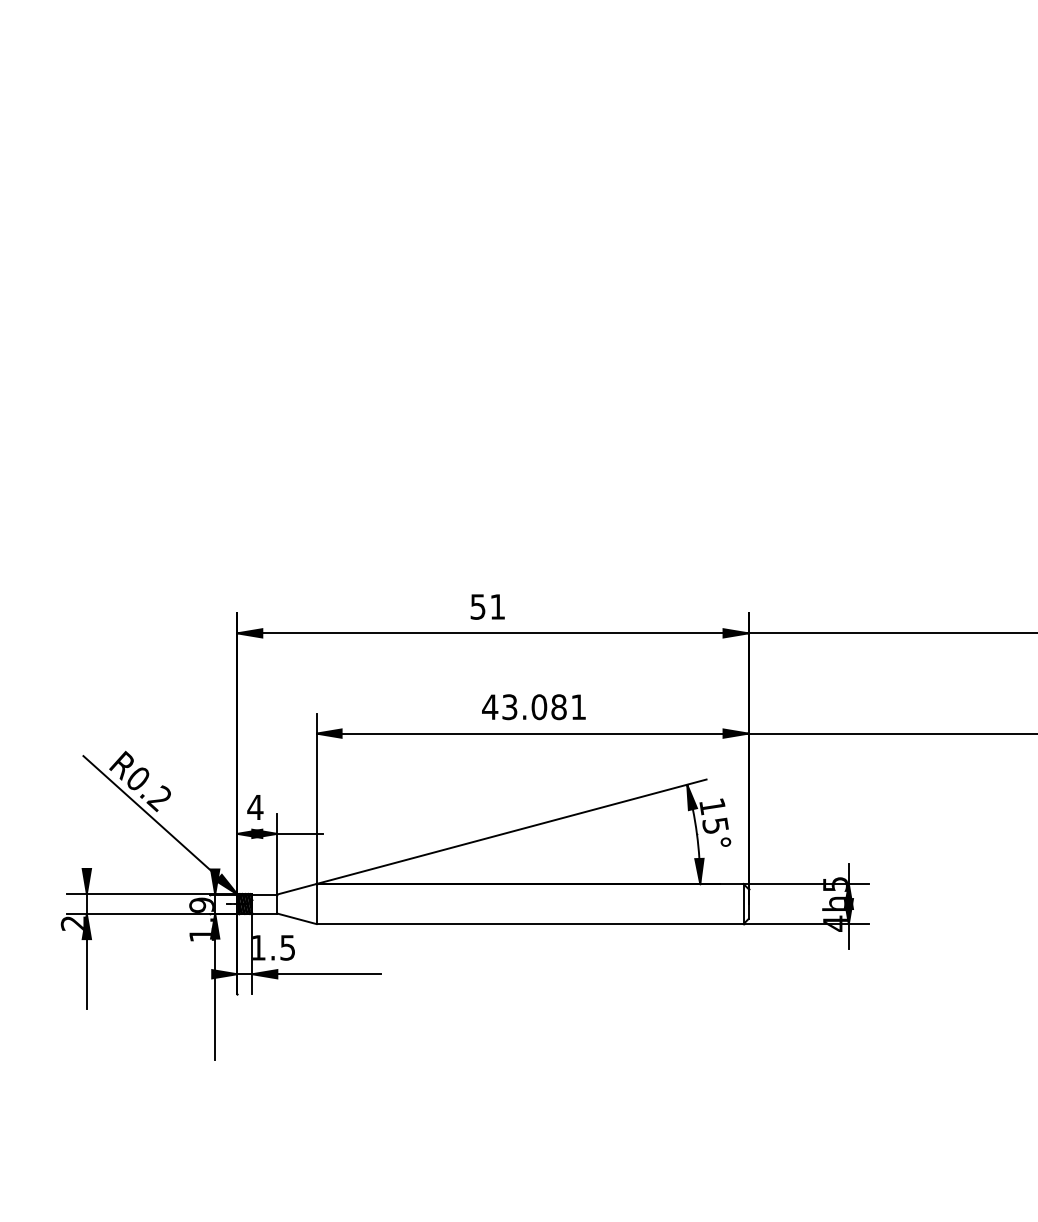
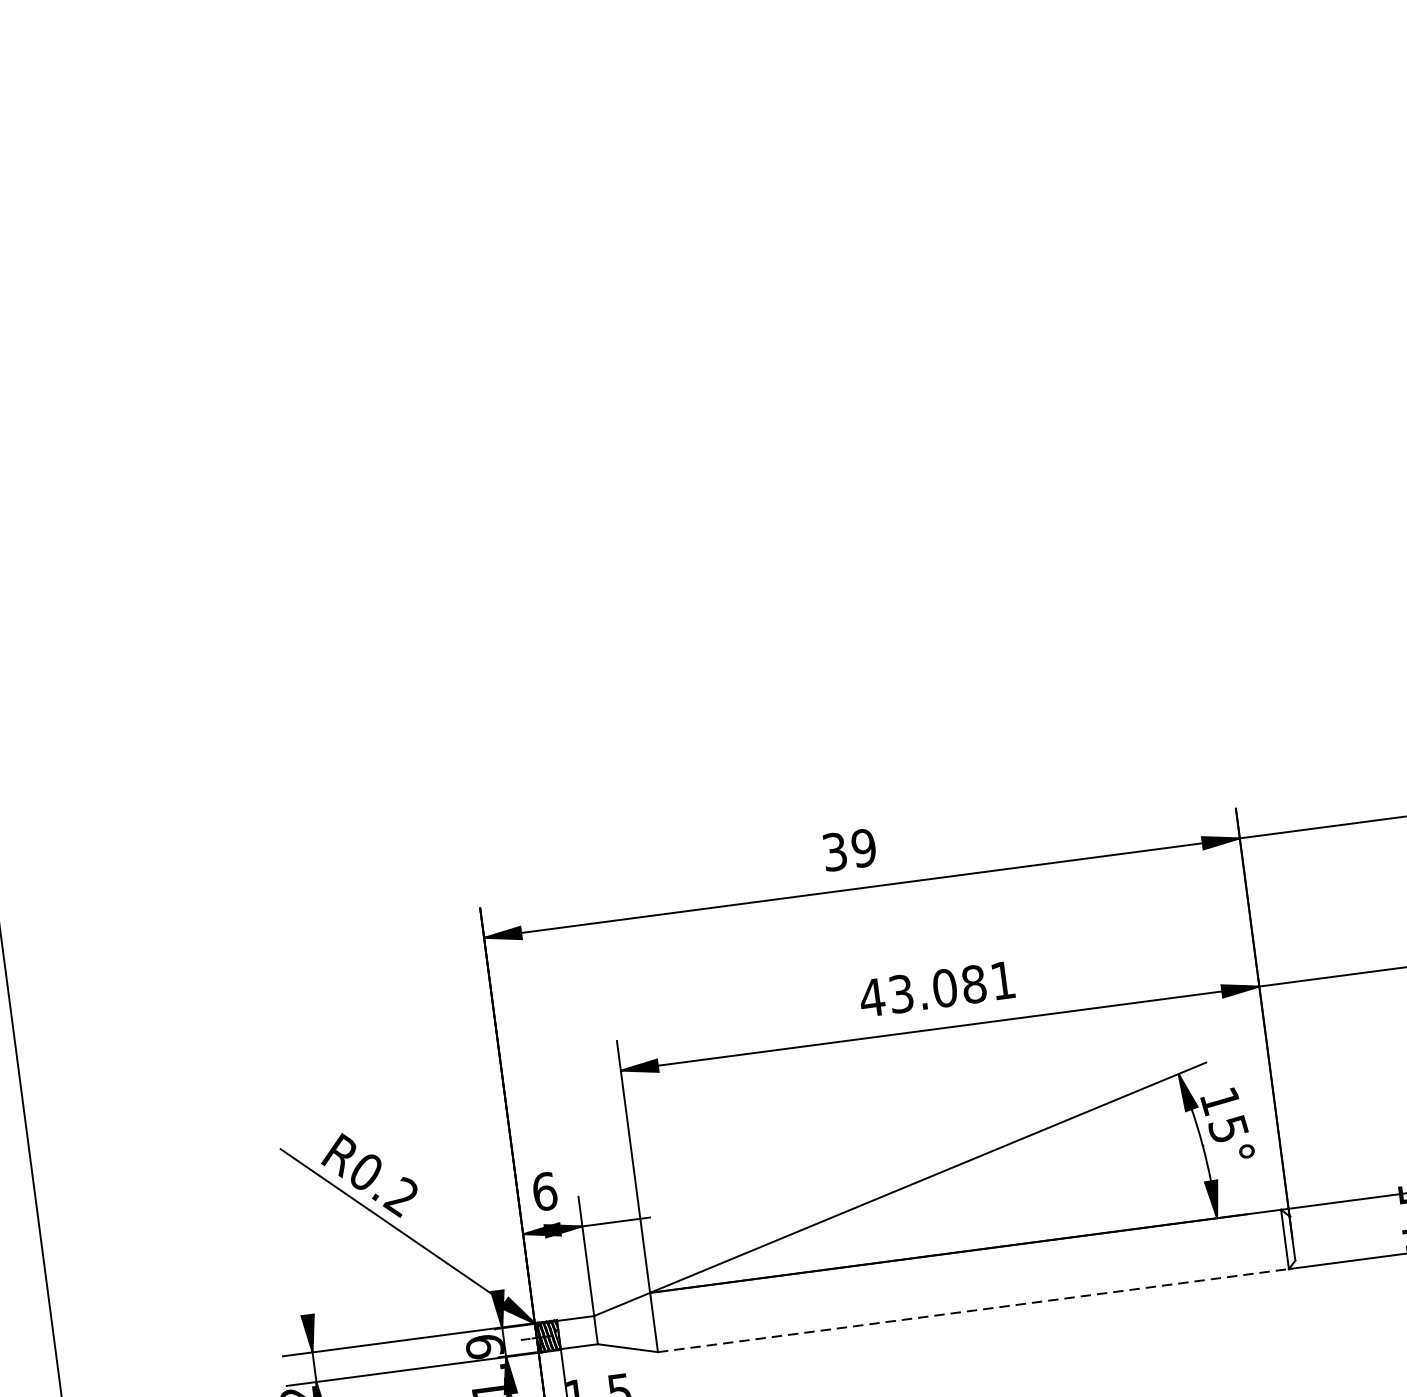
text: (488, 606) -> (850, 849), 51 -> 39
text: (255, 807) -> (544, 1191), 4 -> 6
line: (530, 924) -> (974, 1311), solid -> dashed

